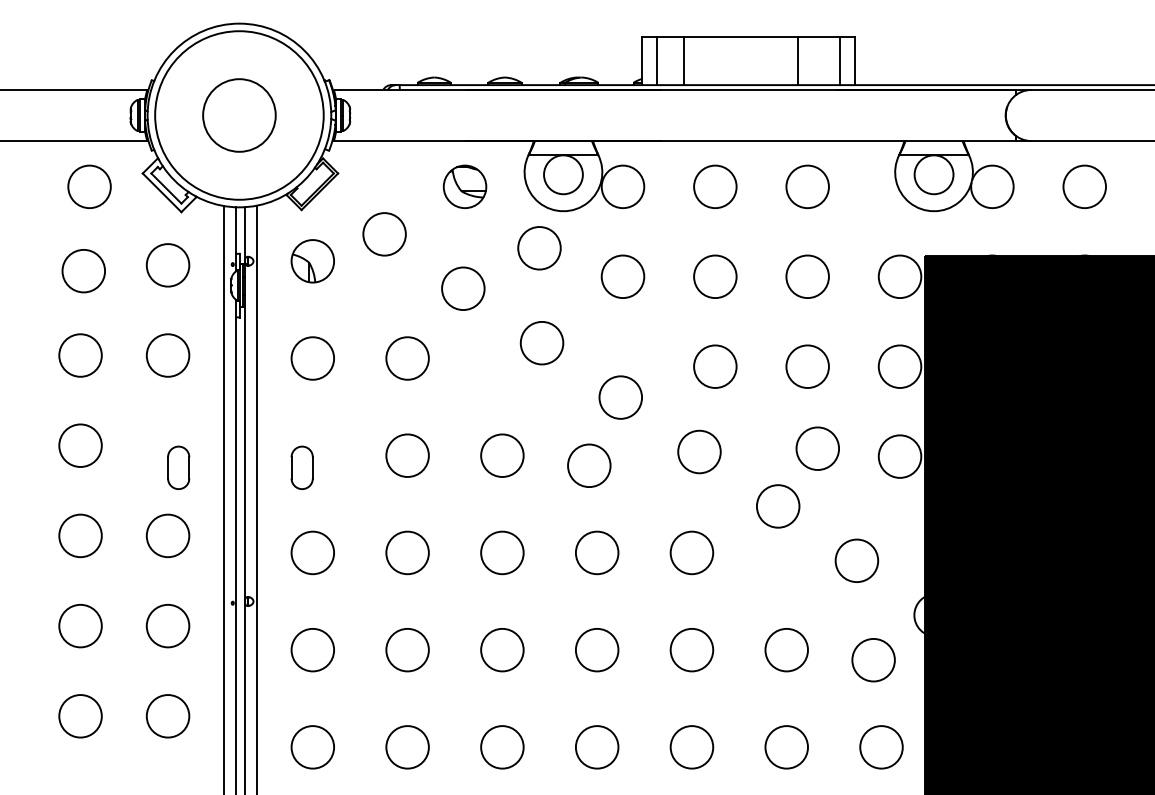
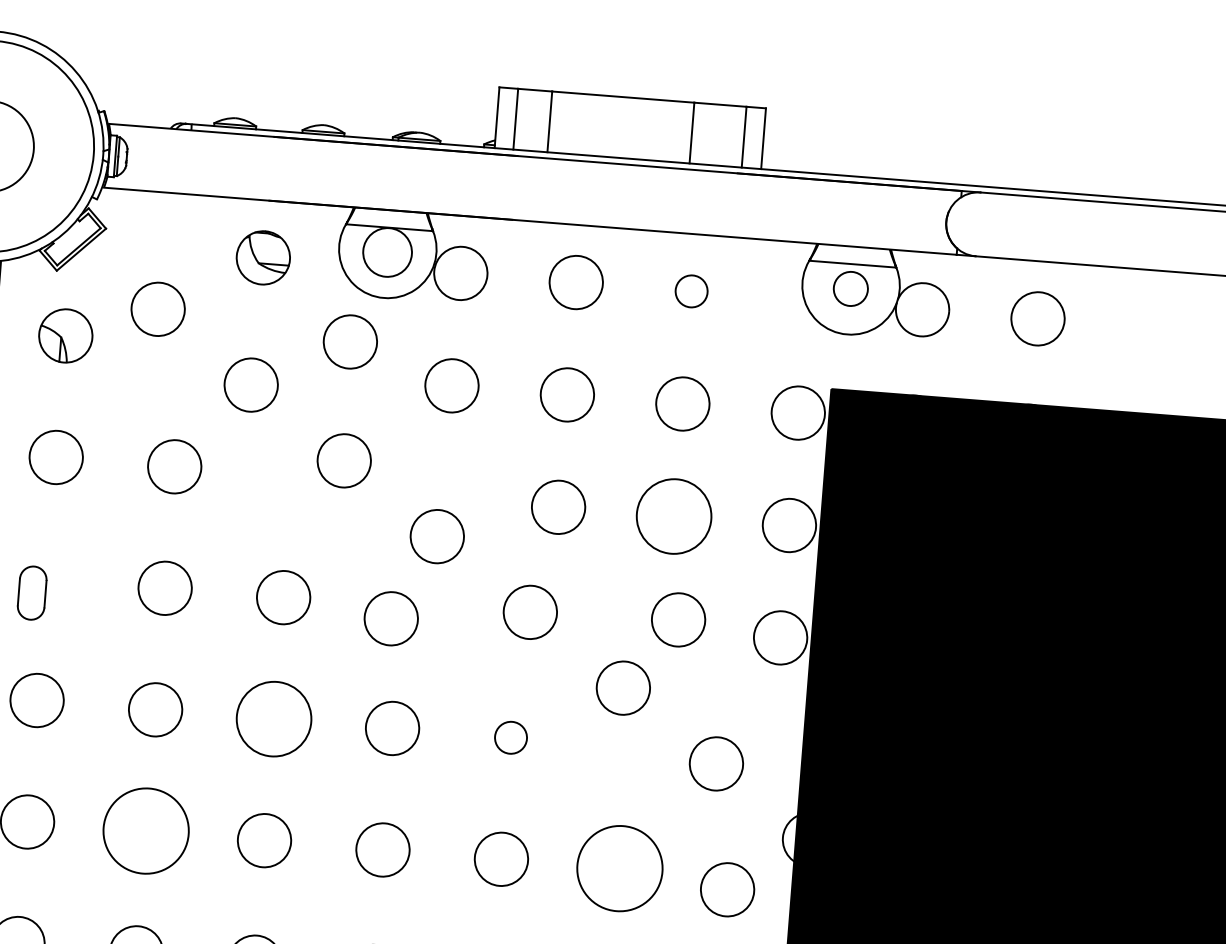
circle: (933, 174) -> (850, 288), size x0.7
circle: (807, 186) -> (691, 291), size x0.6
circle: (807, 366) -> (673, 516), size x1.4
circle: (502, 552) -> (274, 718), size x1.4
circle: (691, 552) -> (510, 737), size x0.6
circle: (786, 649) -> (619, 867), size x1.6
circle: (407, 650) -> (145, 831), size x1.6

